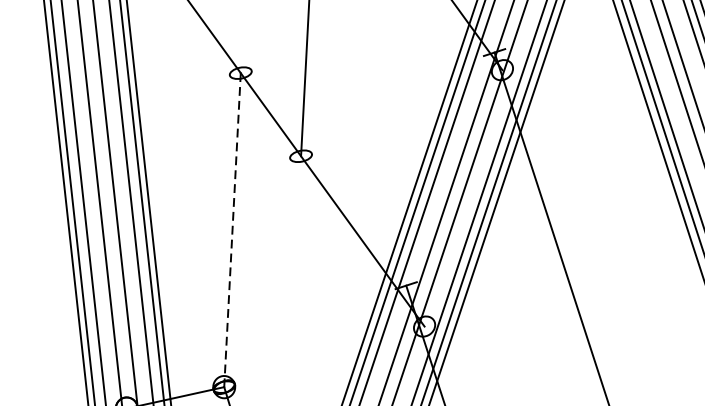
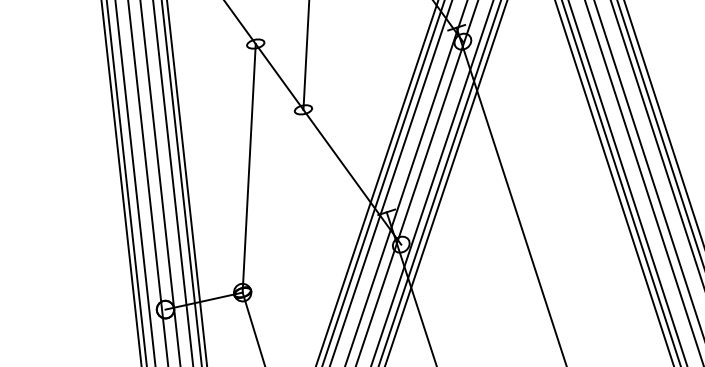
line: (232, 230) -> (249, 168), dashed -> solid

